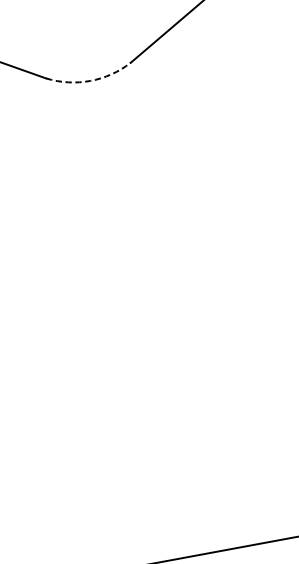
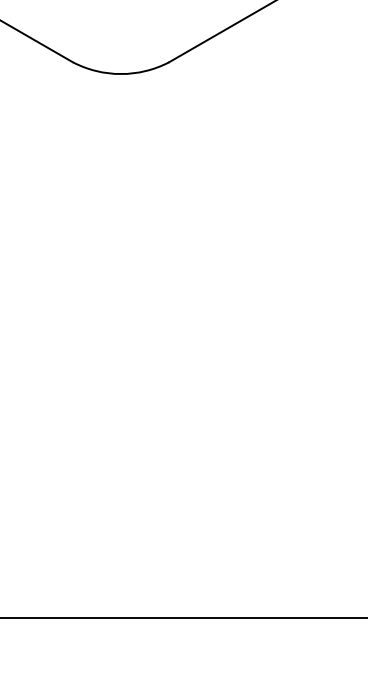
arc: (90, 81) -> (121, 74), dashed -> solid

